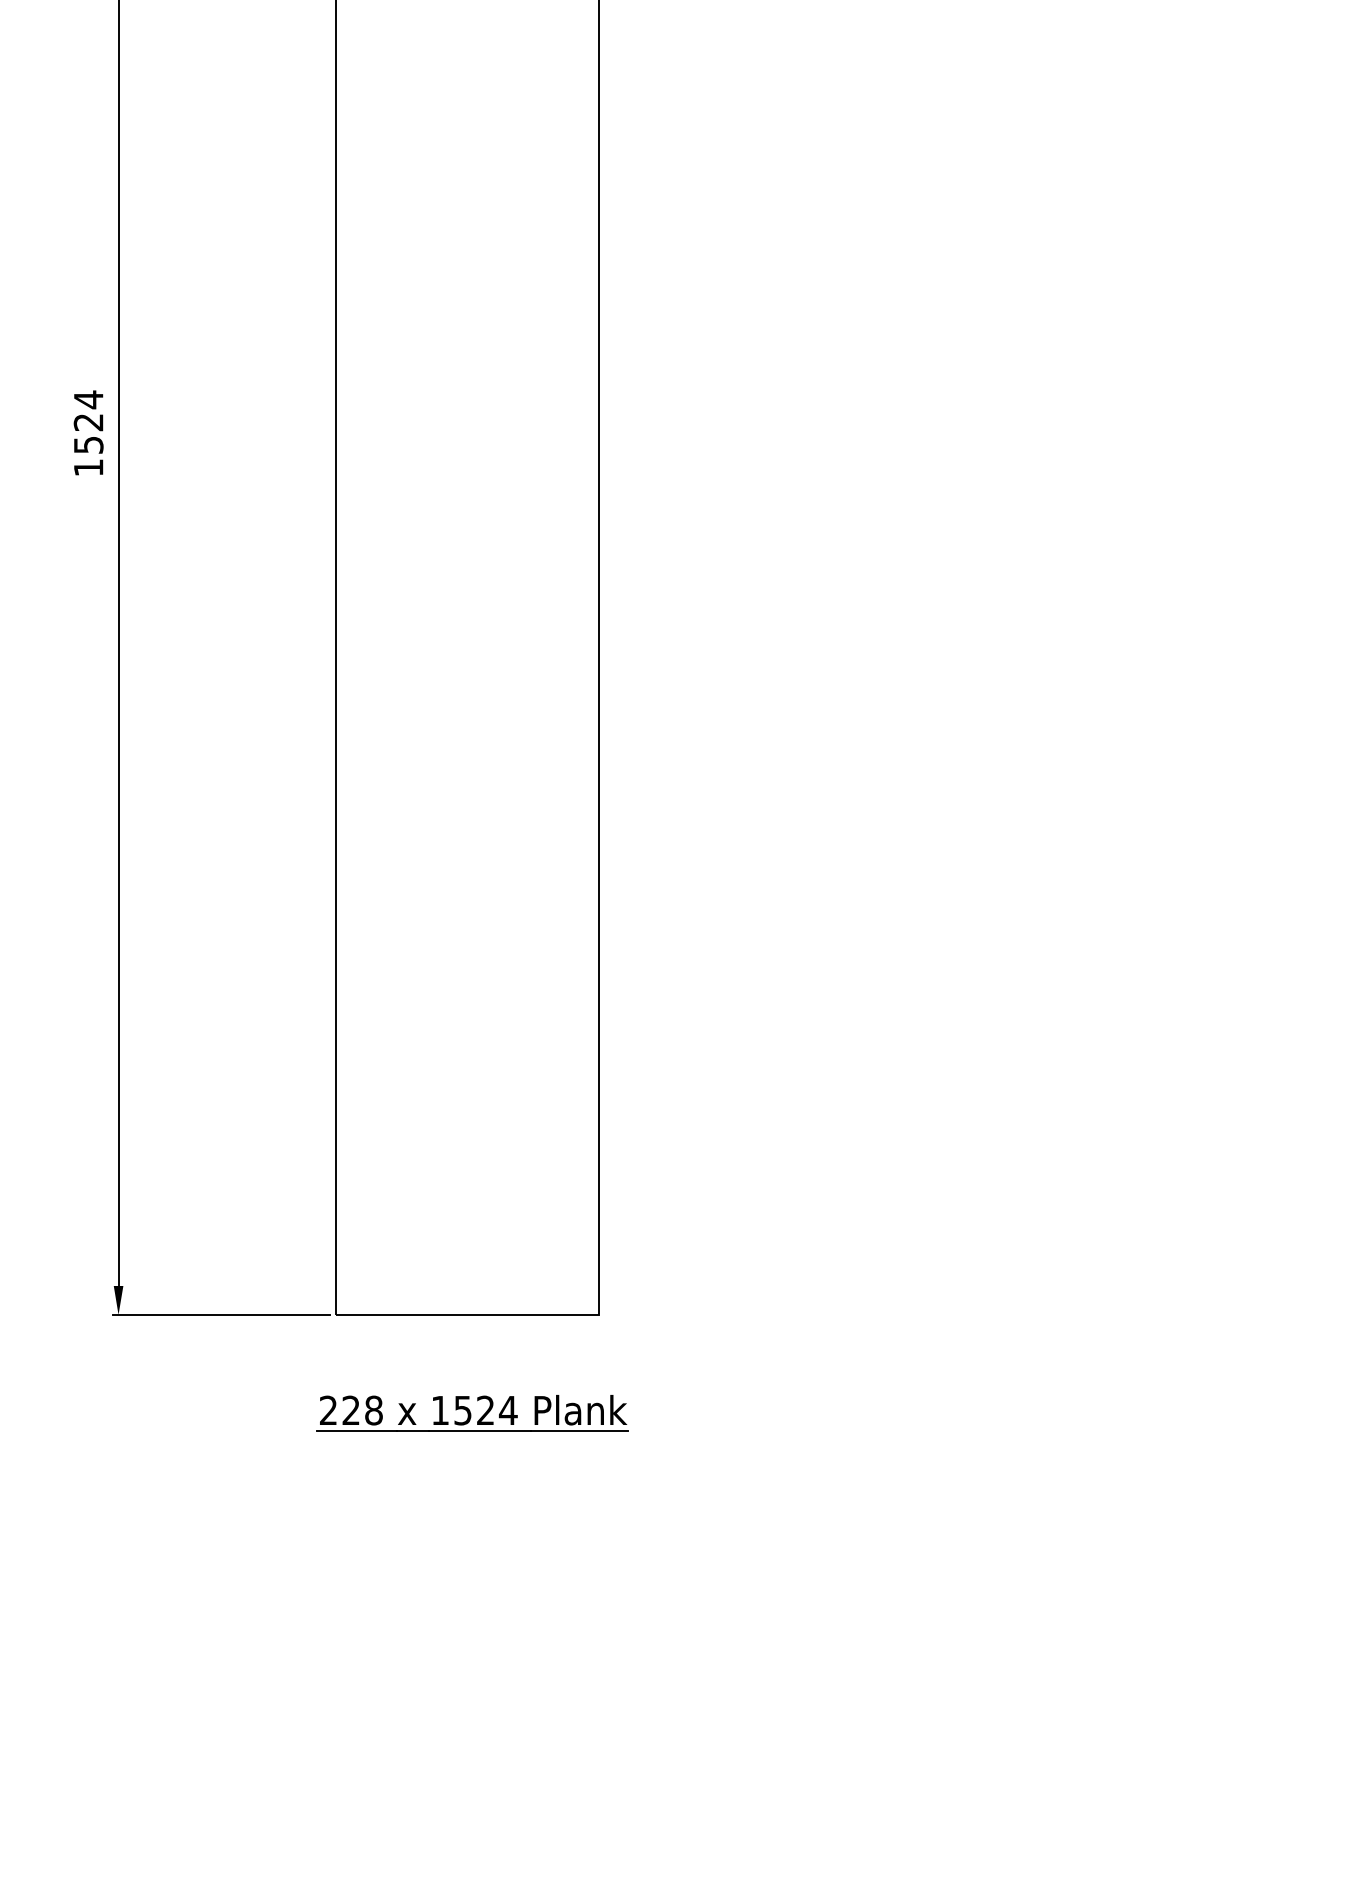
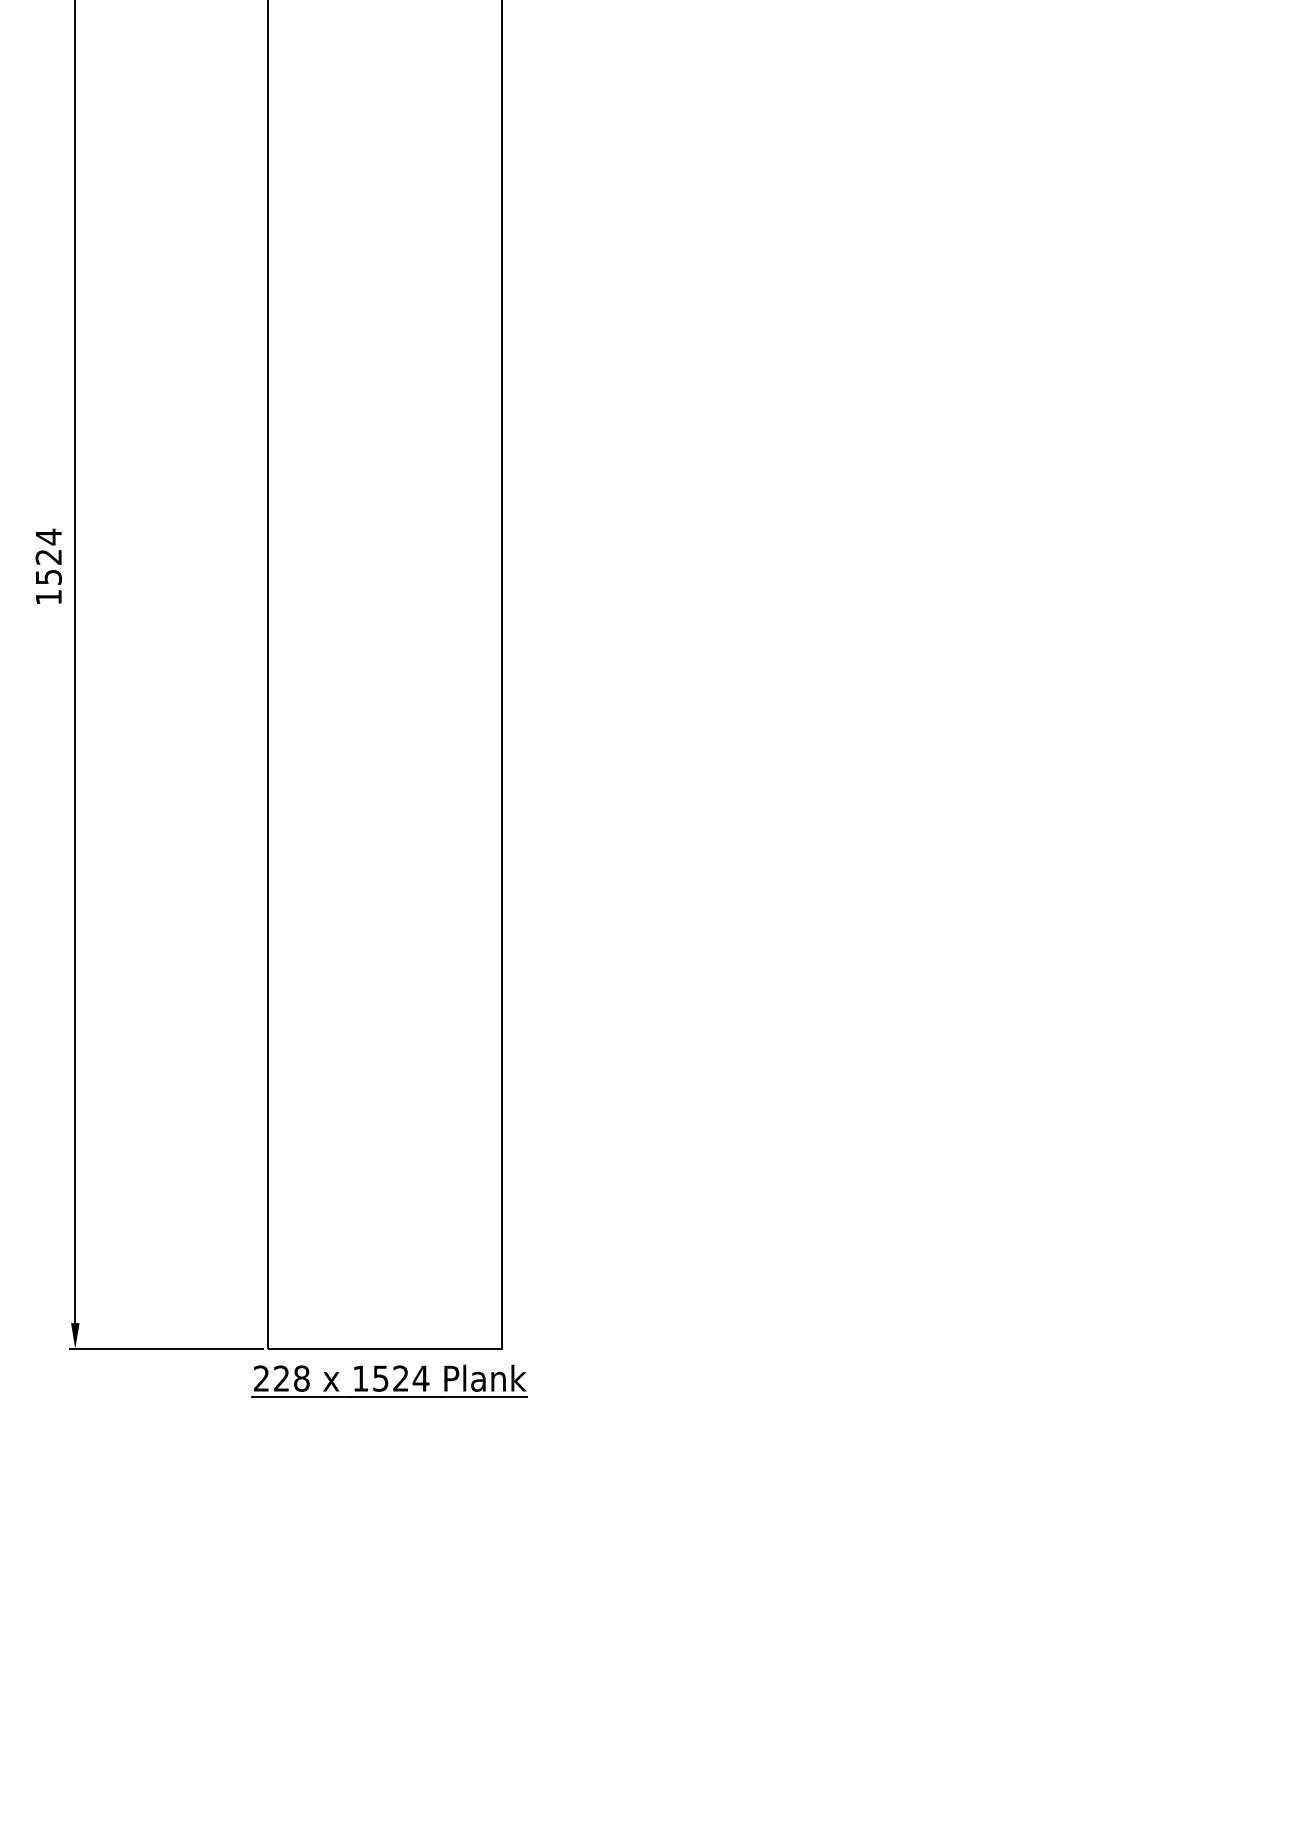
part: (472, 1412) -> (389, 1380), moved

